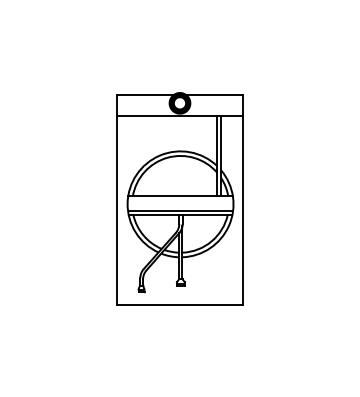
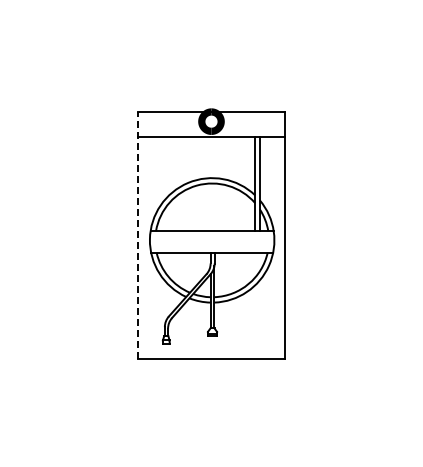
line: (117, 199) -> (137, 234), solid -> dashed
line: (180, 210) -> (212, 247), removed

